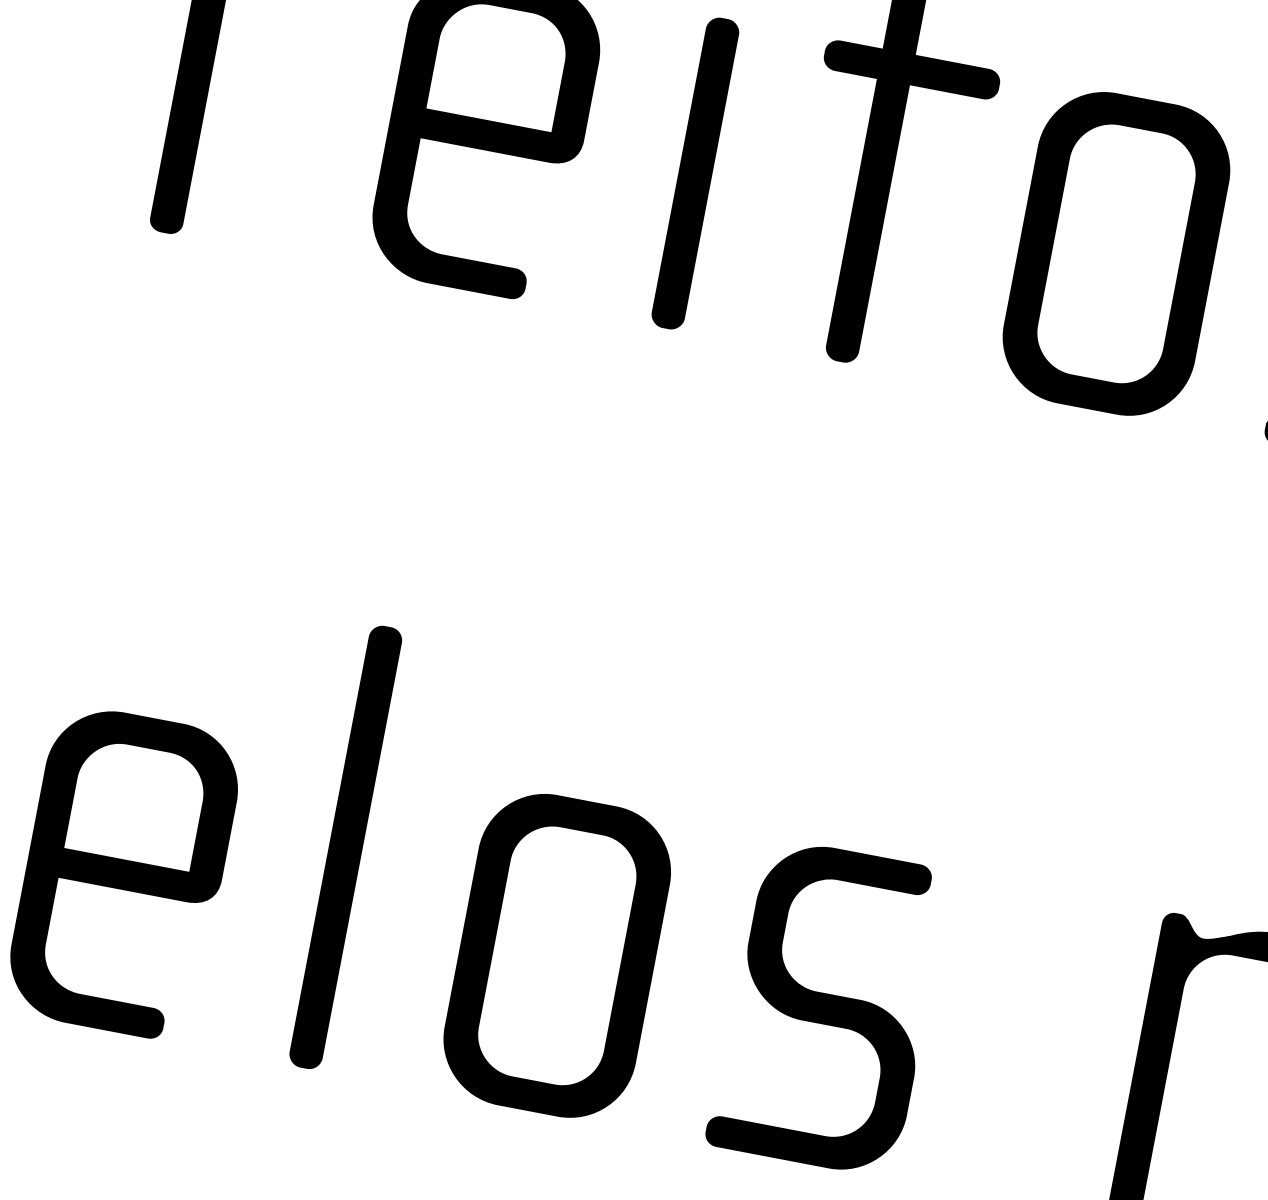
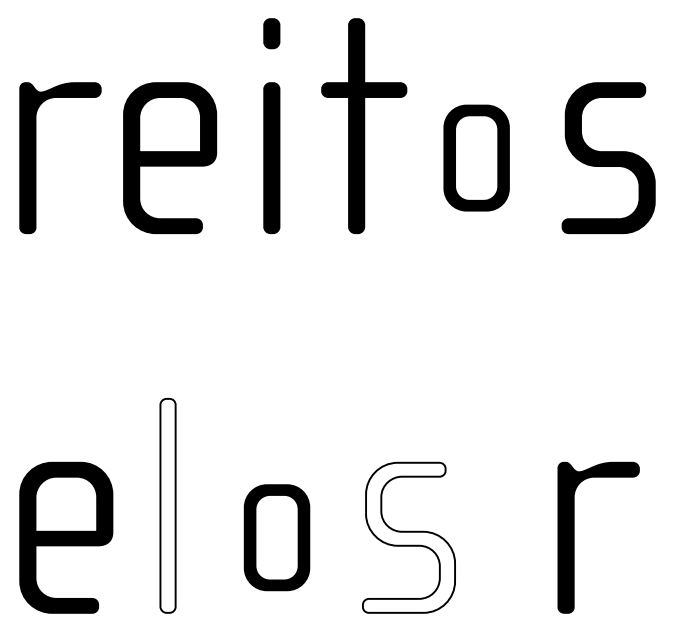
part: (1116, 252) -> (476, 157), size x0.7
fill: (344, 846) -> (167, 505), removed
part: (556, 954) -> (276, 537), size x0.7
fill: (827, 1006) -> (408, 537), removed

